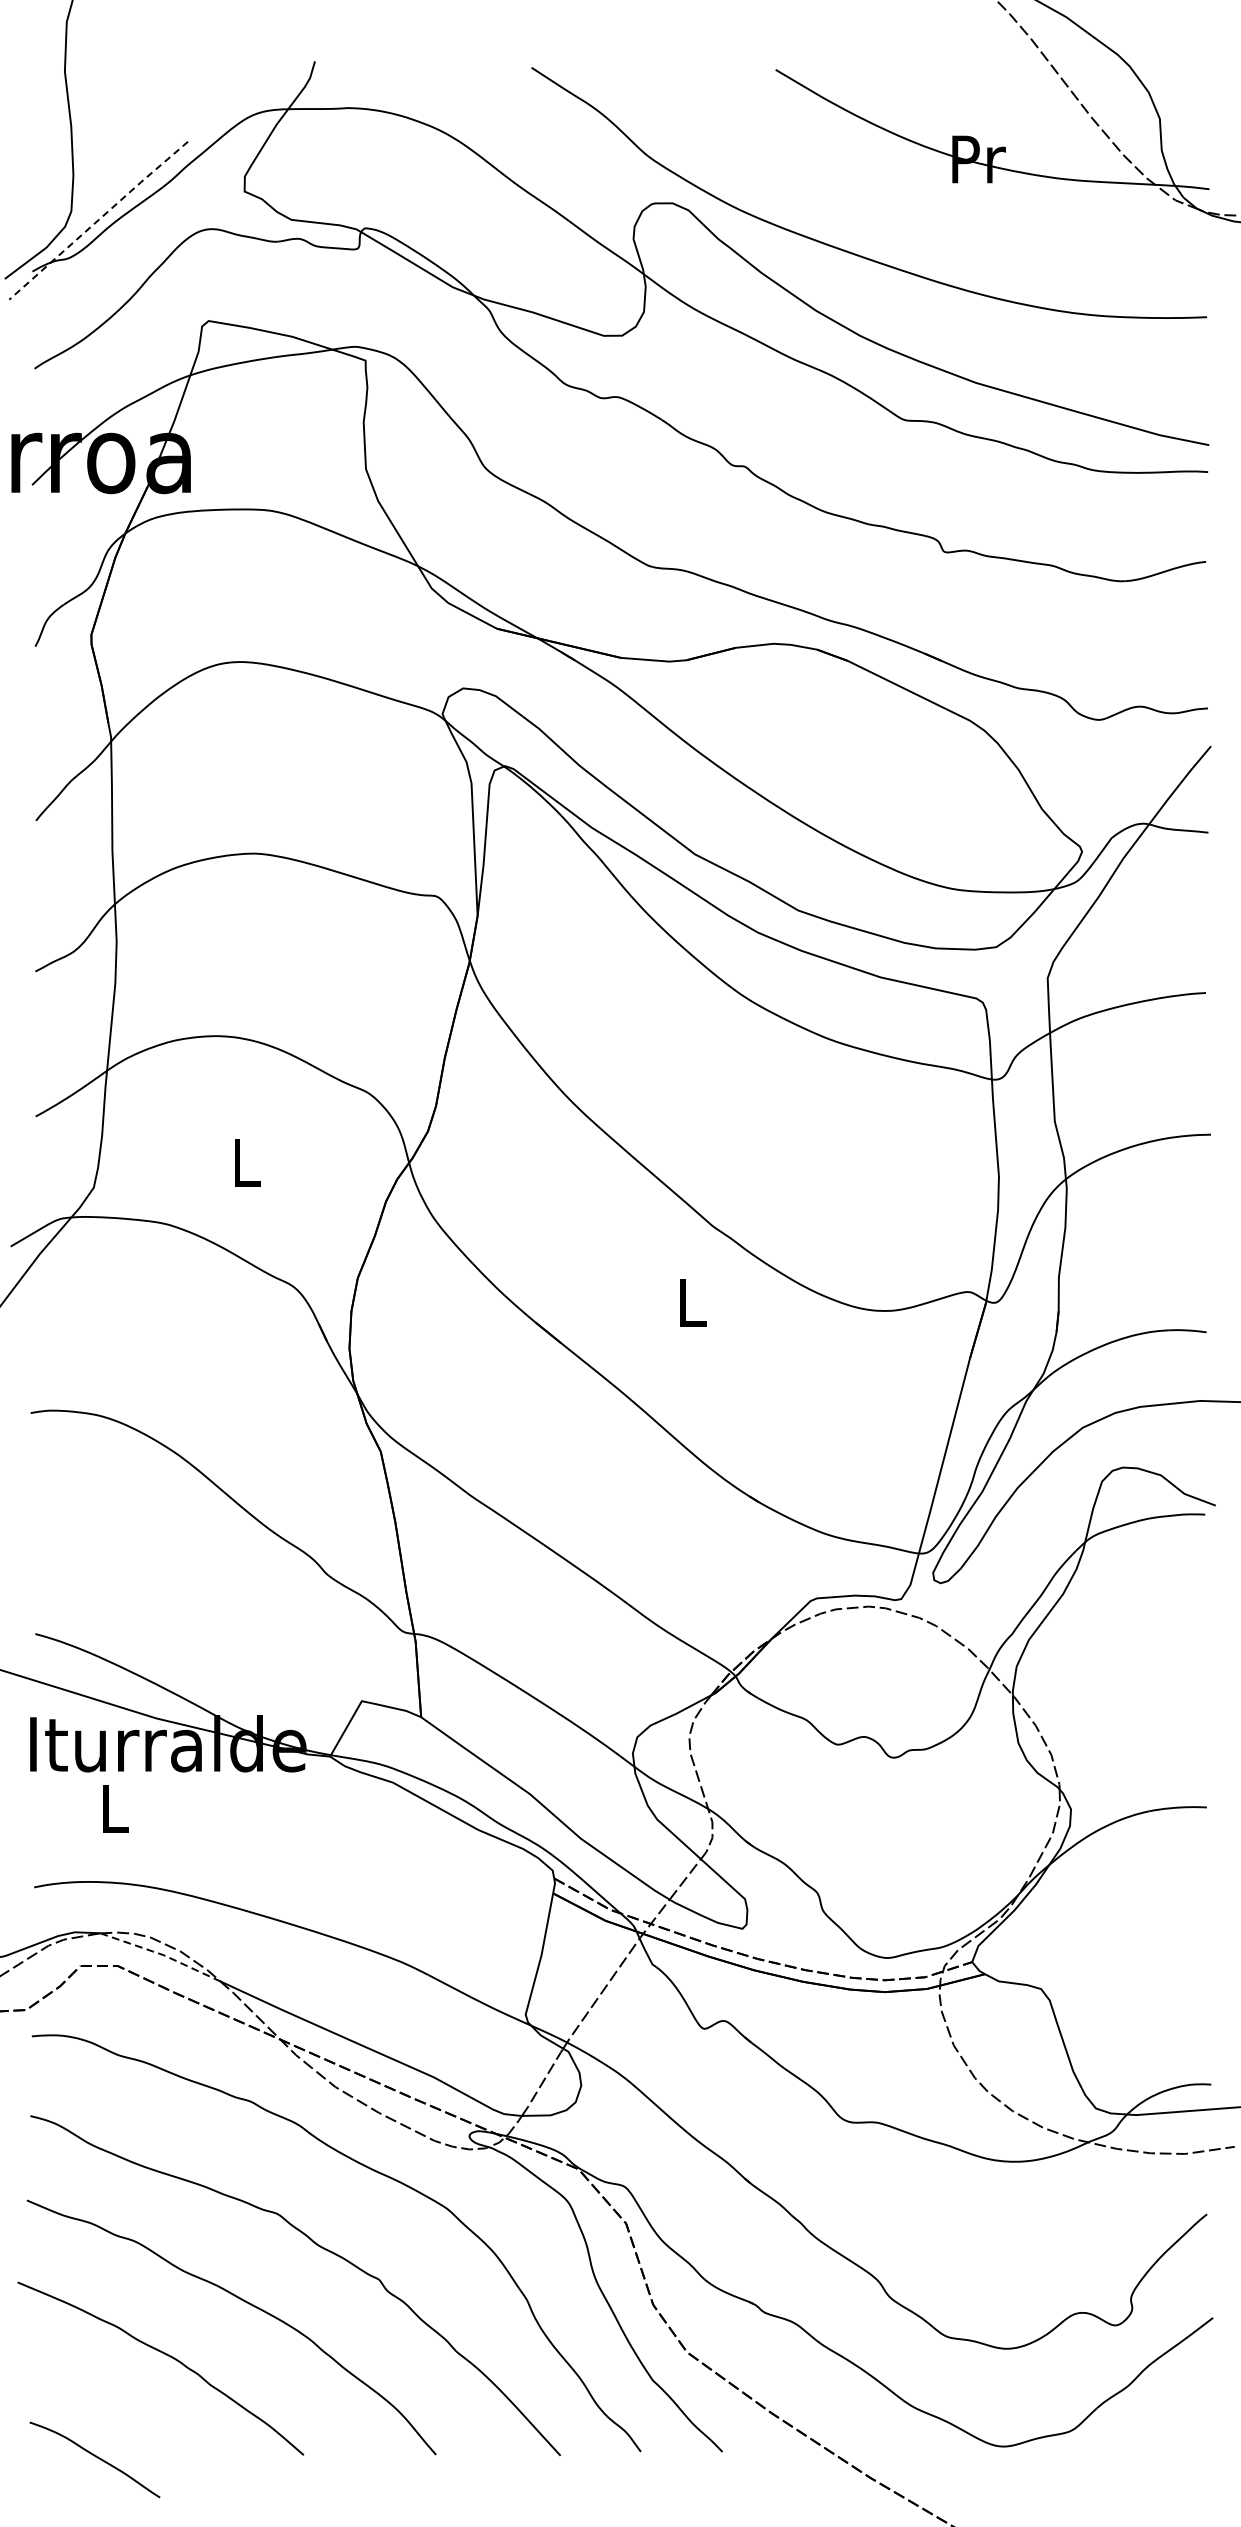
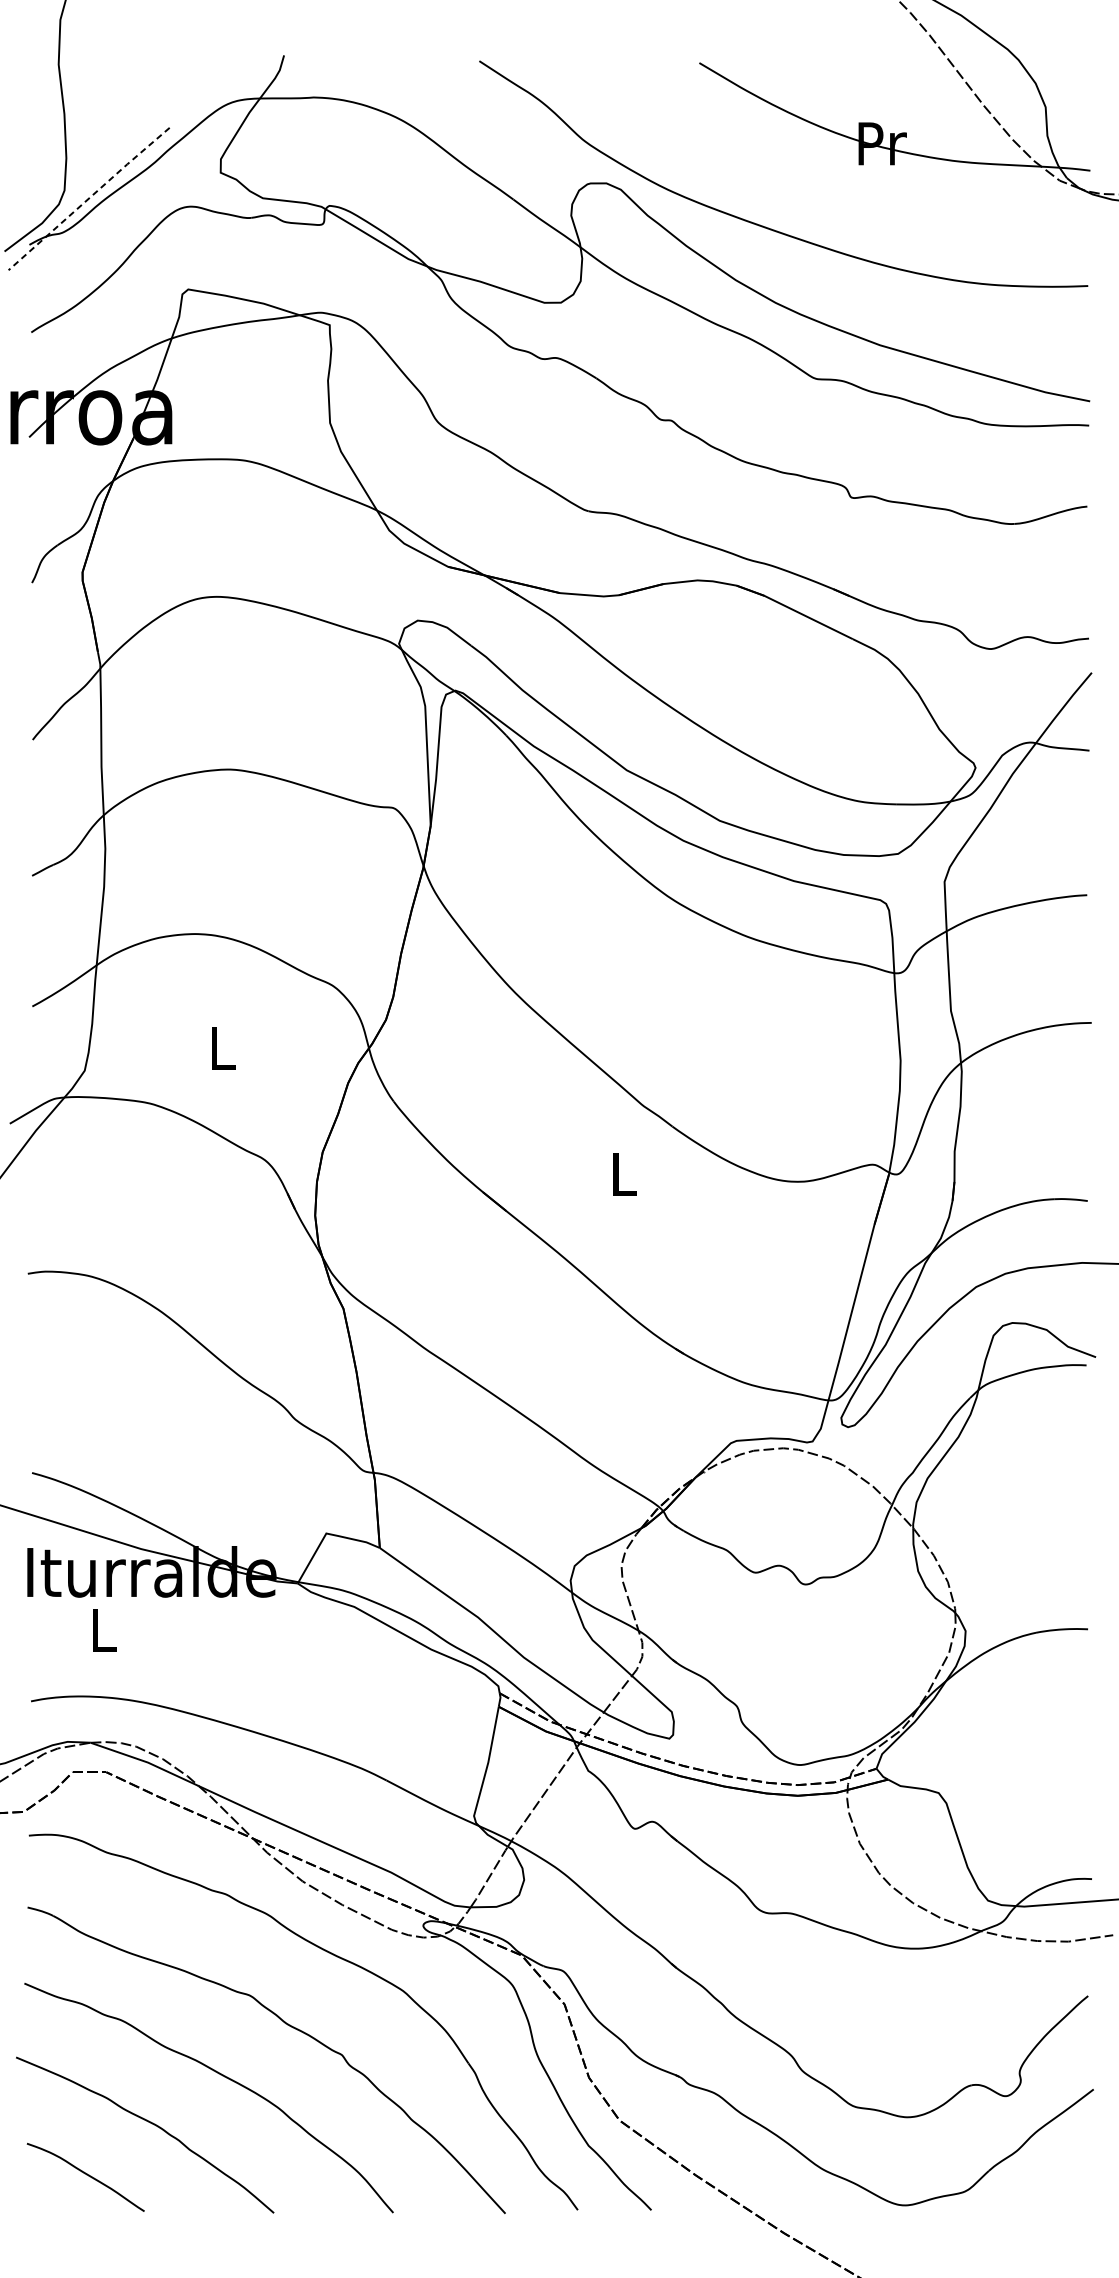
line: (162, 1954) -> (146, 1761), dashed -> solid
curve: (95, 2457) -> (86, 2175), moved

